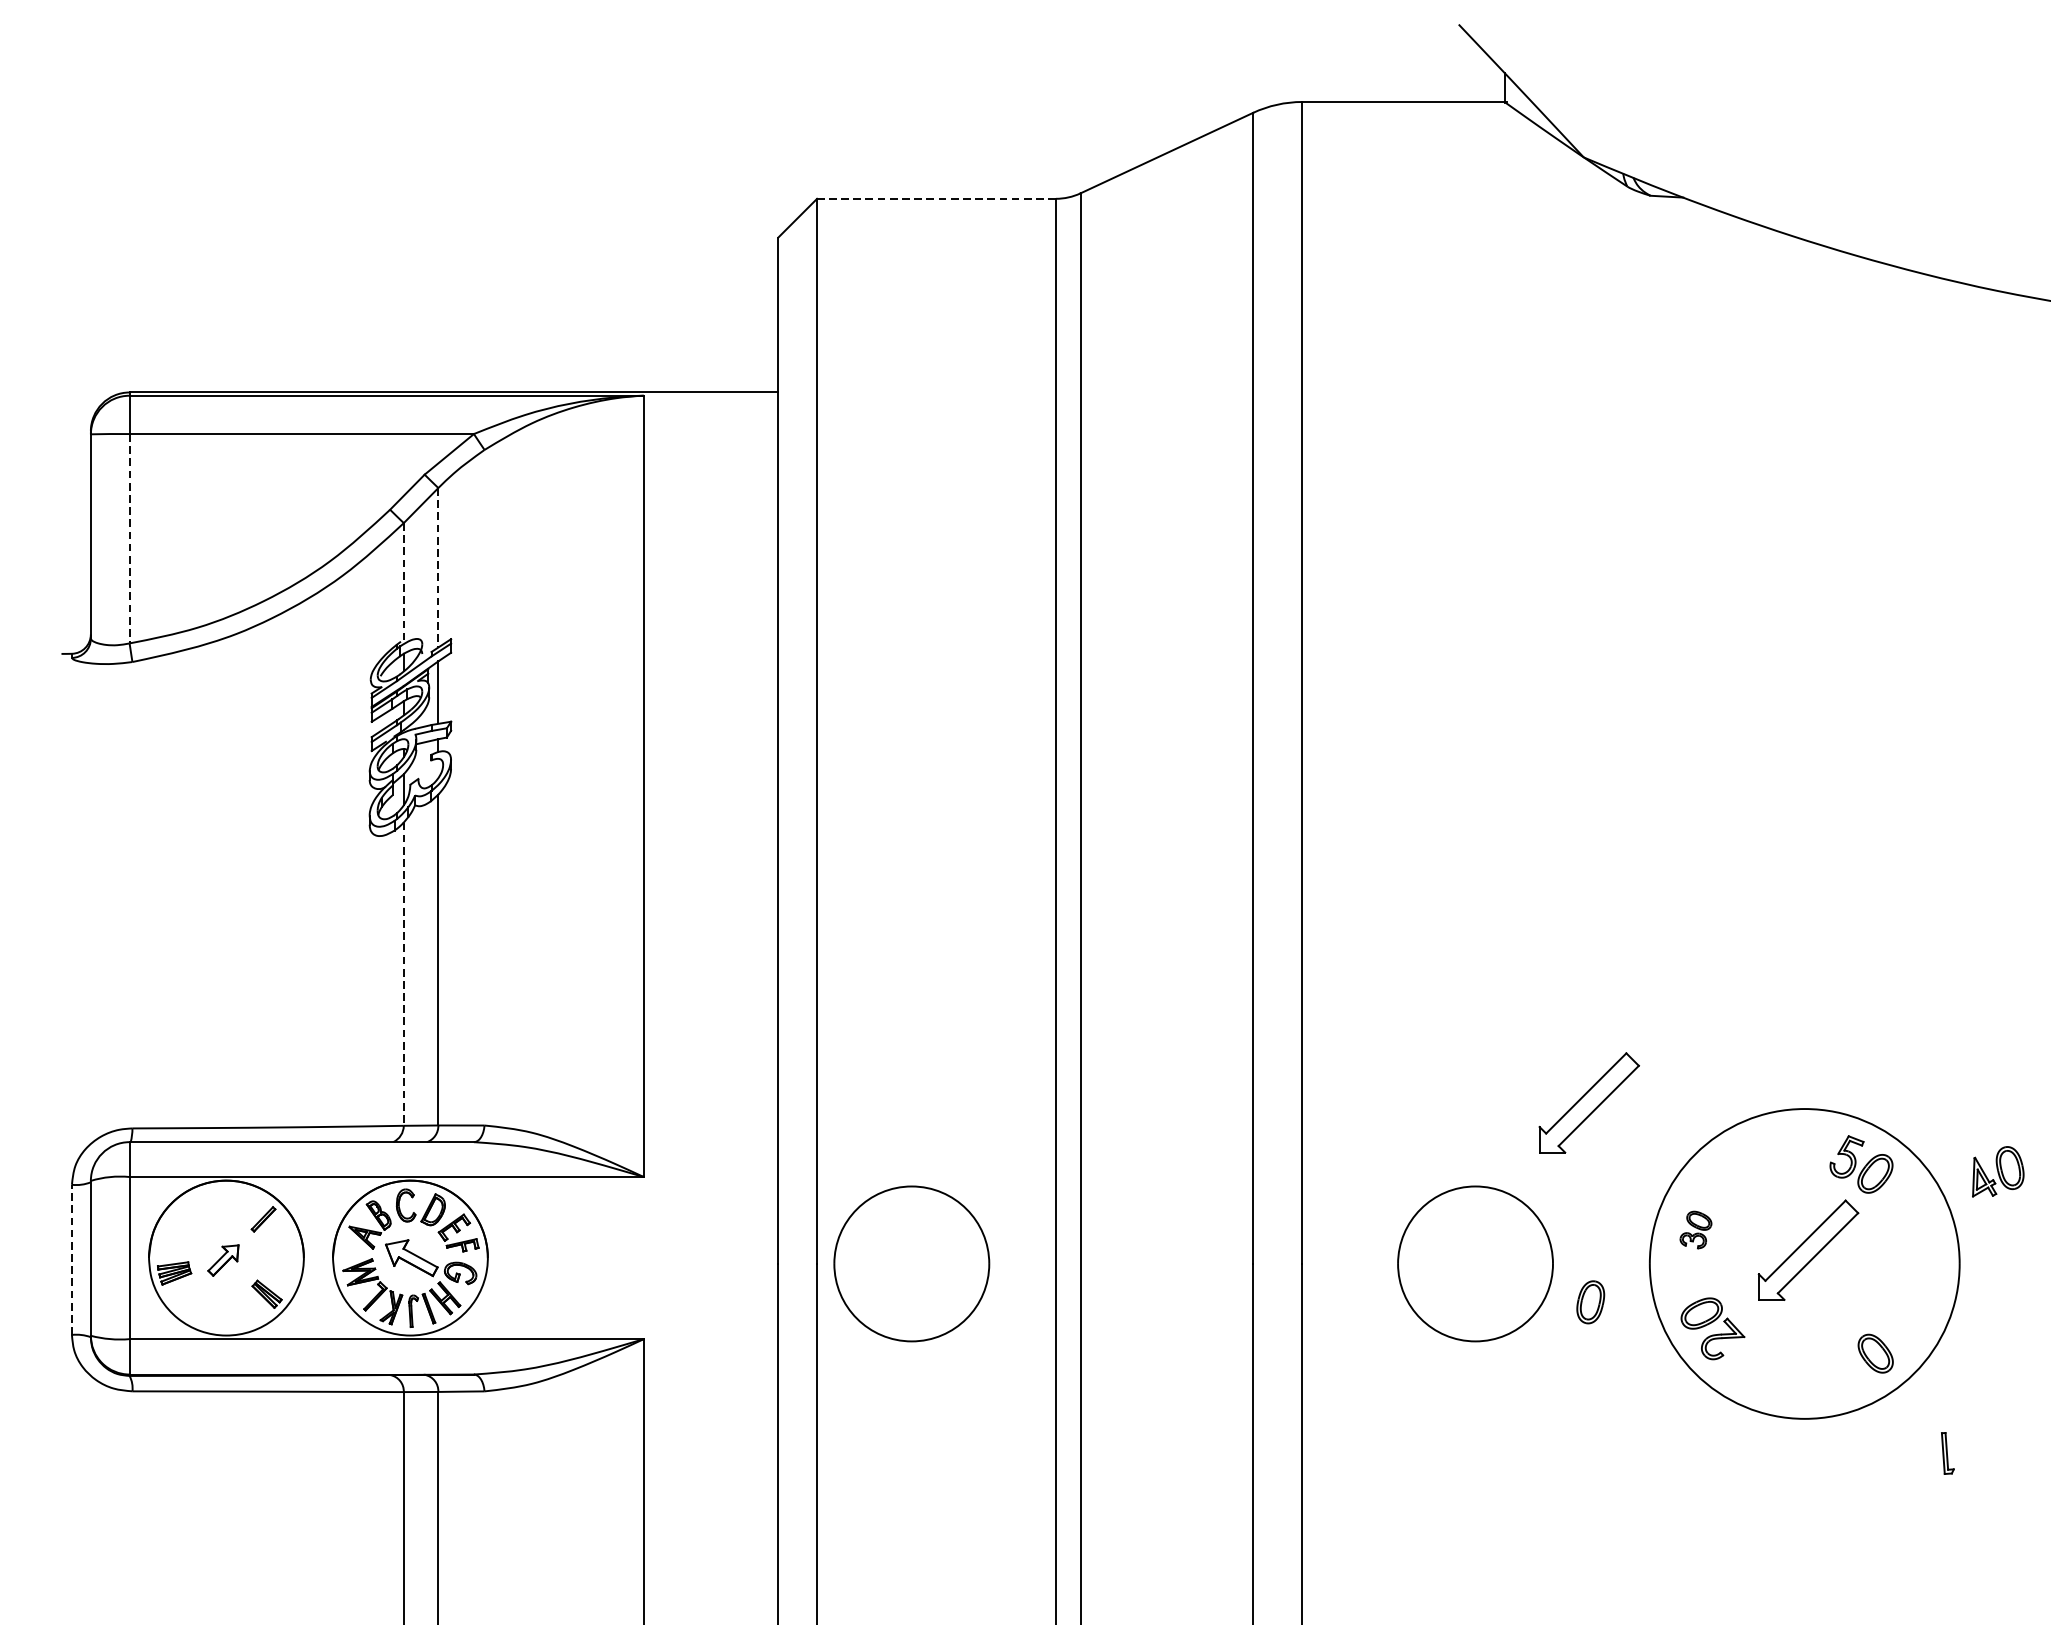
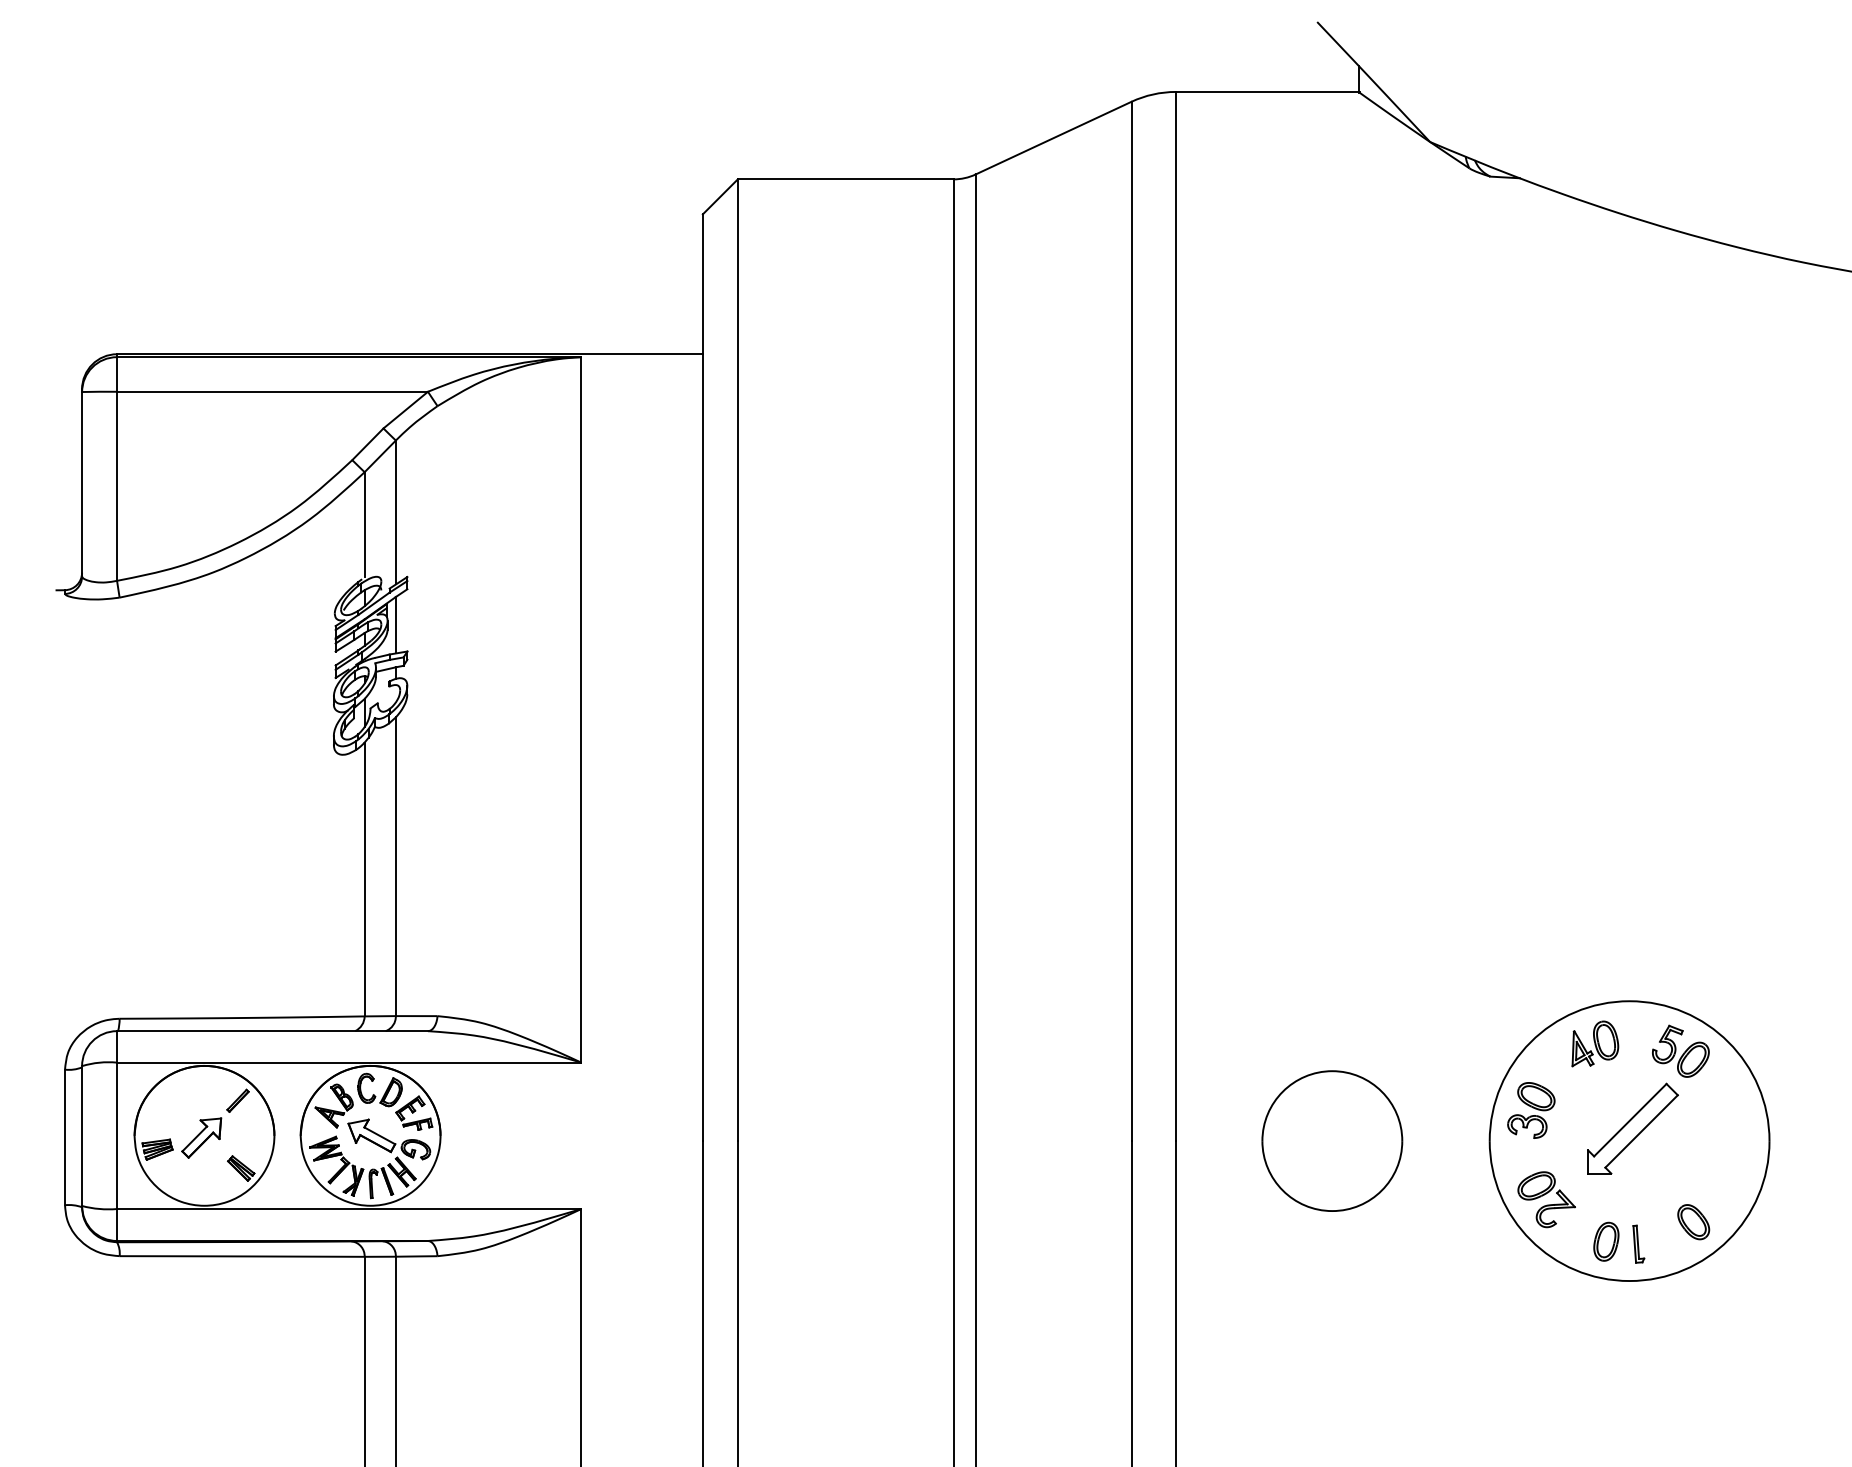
line: (936, 198) -> (845, 179), dashed -> solid
line: (130, 538) -> (117, 486), dashed -> solid
line: (437, 567) -> (395, 512), dashed -> solid
line: (403, 581) -> (364, 524), dashed -> solid
line: (403, 974) -> (364, 879), dashed -> solid
part: (1588, 1102) -> (1434, 995), removed
part: (1998, 1171) -> (1595, 1043), moved
part: (1696, 1230) -> (1531, 1110), size x1.67
line: (72, 1259) -> (65, 1137), dashed -> solid
part: (223, 1259) -> (201, 1137), size x1.43
part: (911, 1263) -> (823, 1140), removed
part: (1590, 1302) -> (1606, 1241), moved
part: (1947, 1452) -> (1638, 1243), moved

